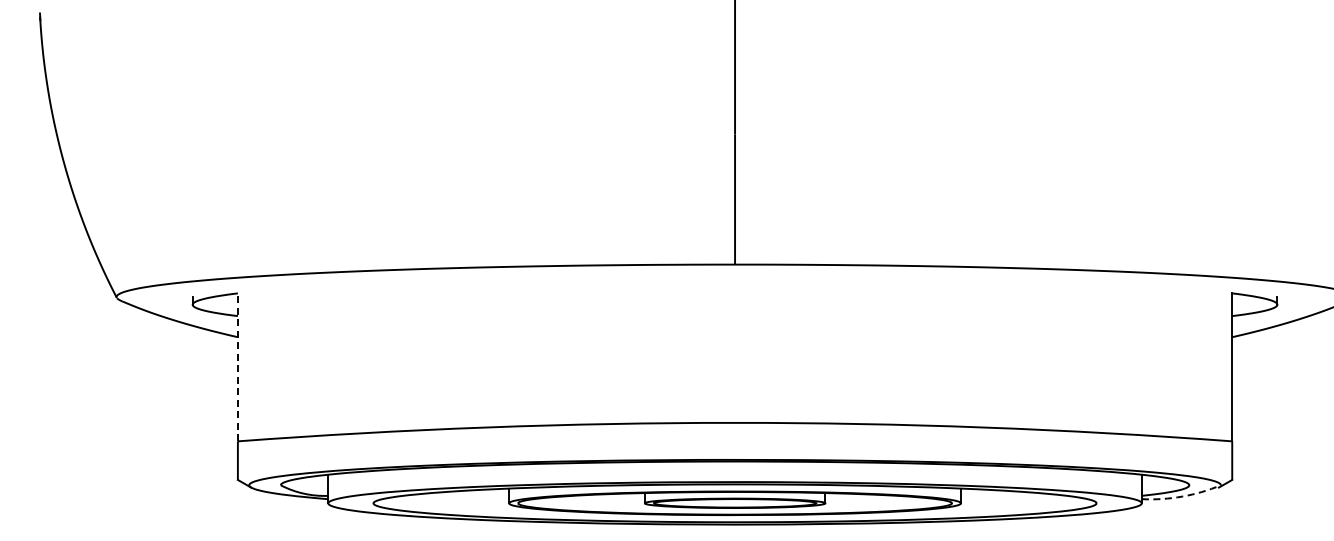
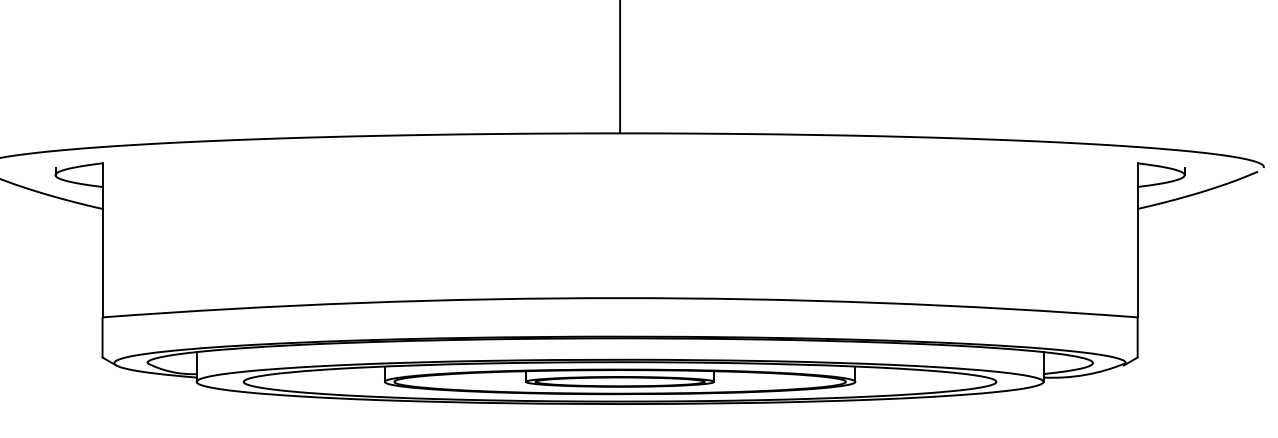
line: (237, 367) -> (102, 240), dashed -> solid
arc: (1182, 496) -> (1085, 374), dashed -> solid

